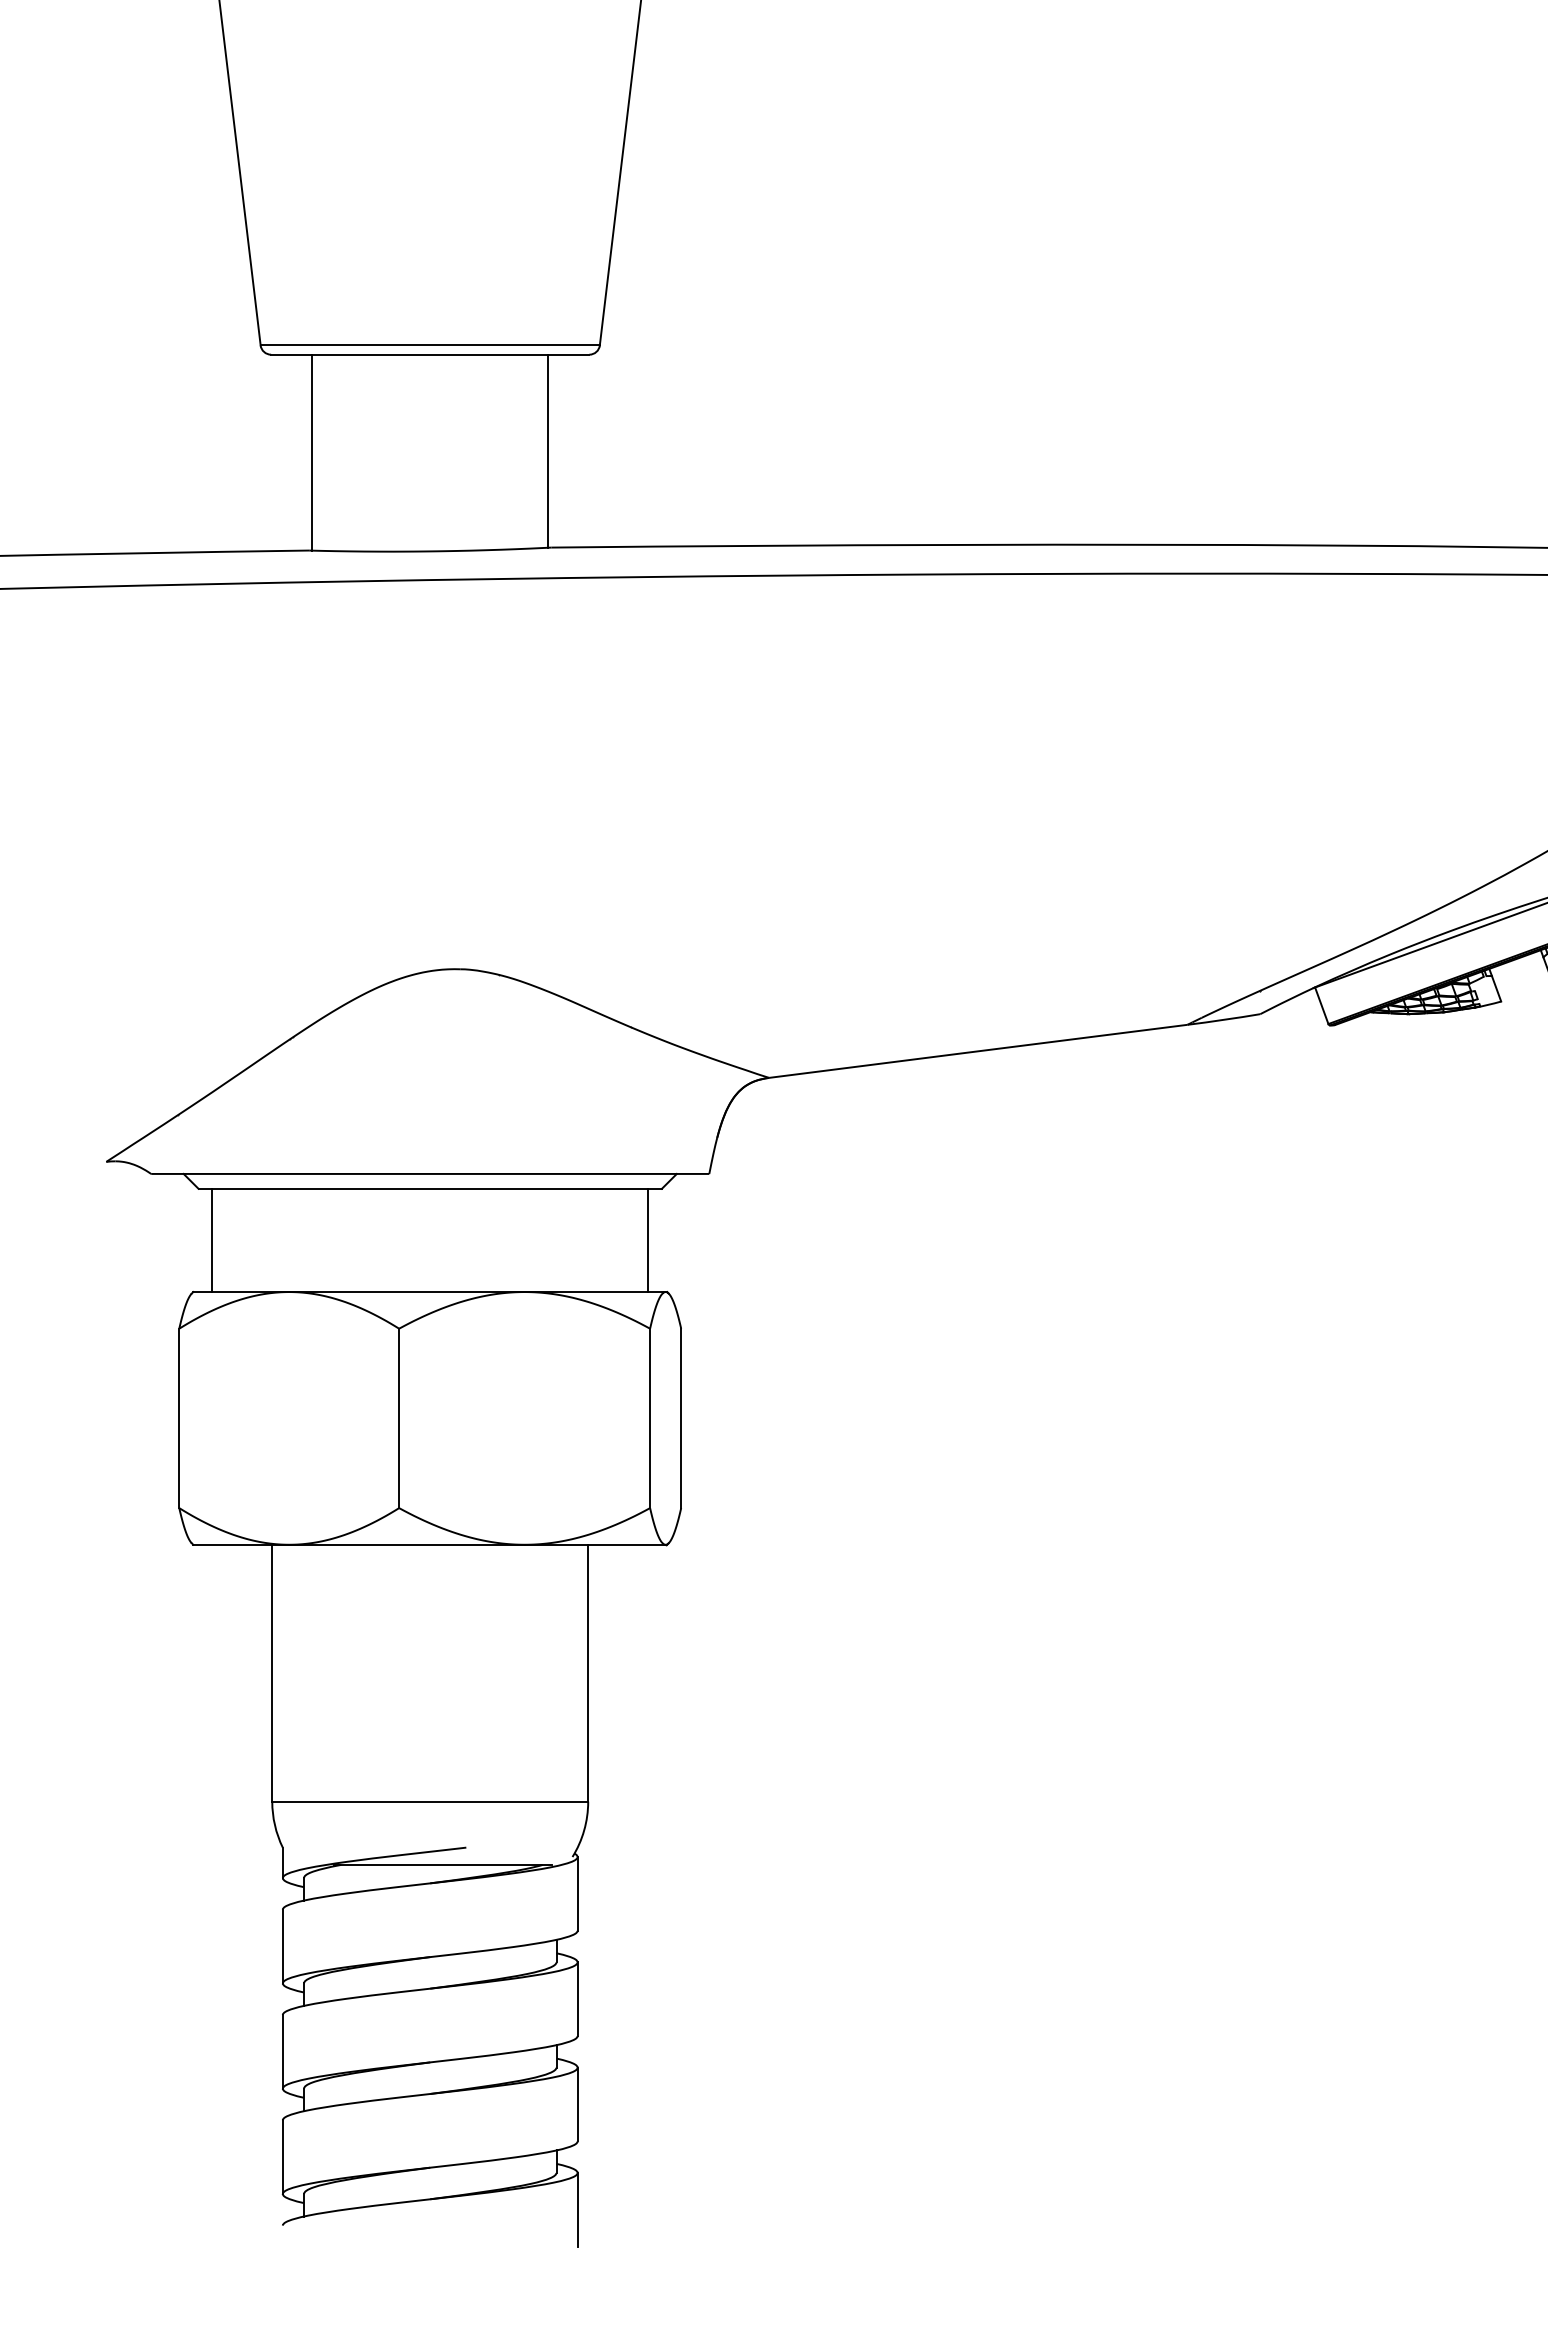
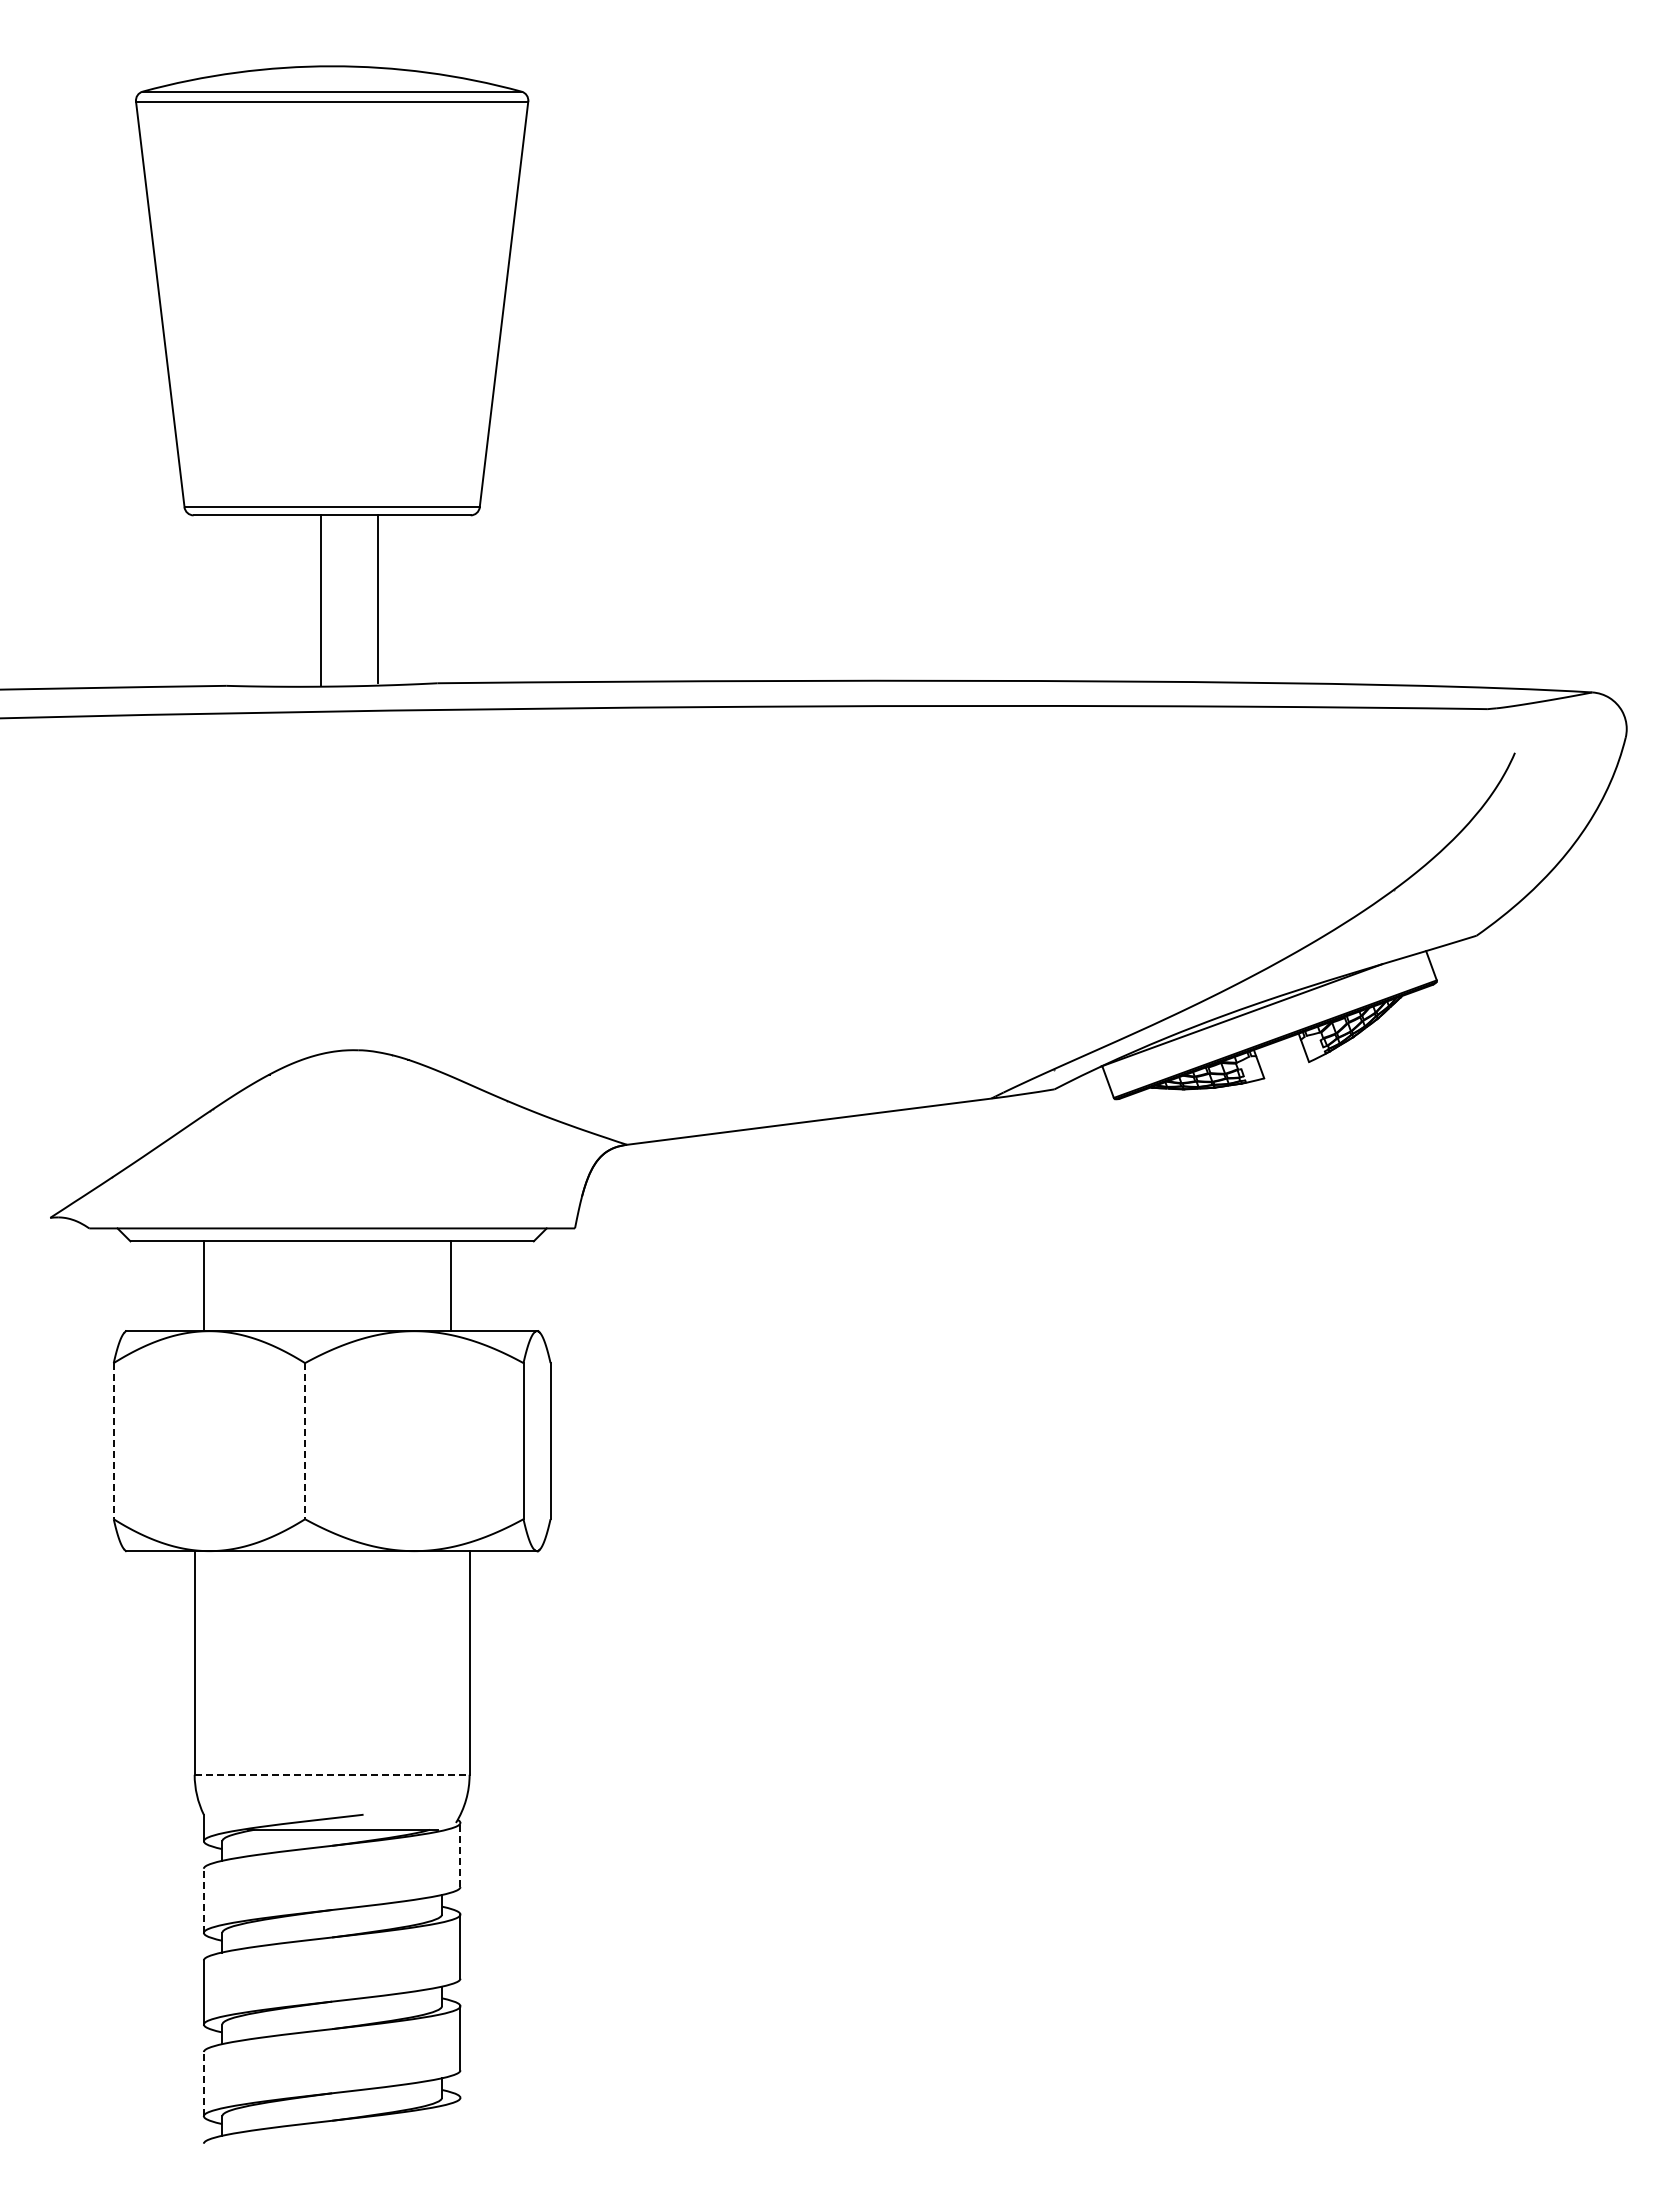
line: (547, 451) -> (377, 599), moved
line: (312, 452) -> (320, 600), moved
line: (212, 1240) -> (204, 1286), moved
line: (647, 1240) -> (450, 1286), moved
line: (179, 1418) -> (113, 1441), solid -> dashed
line: (399, 1418) -> (305, 1441), solid -> dashed
line: (430, 1801) -> (332, 1774), solid -> dashed
line: (577, 1893) -> (460, 1854), solid -> dashed
line: (282, 1946) -> (203, 1900), solid -> dashed
line: (282, 2156) -> (203, 2083), solid -> dashed
line: (577, 2209) -> (460, 2129), removed

